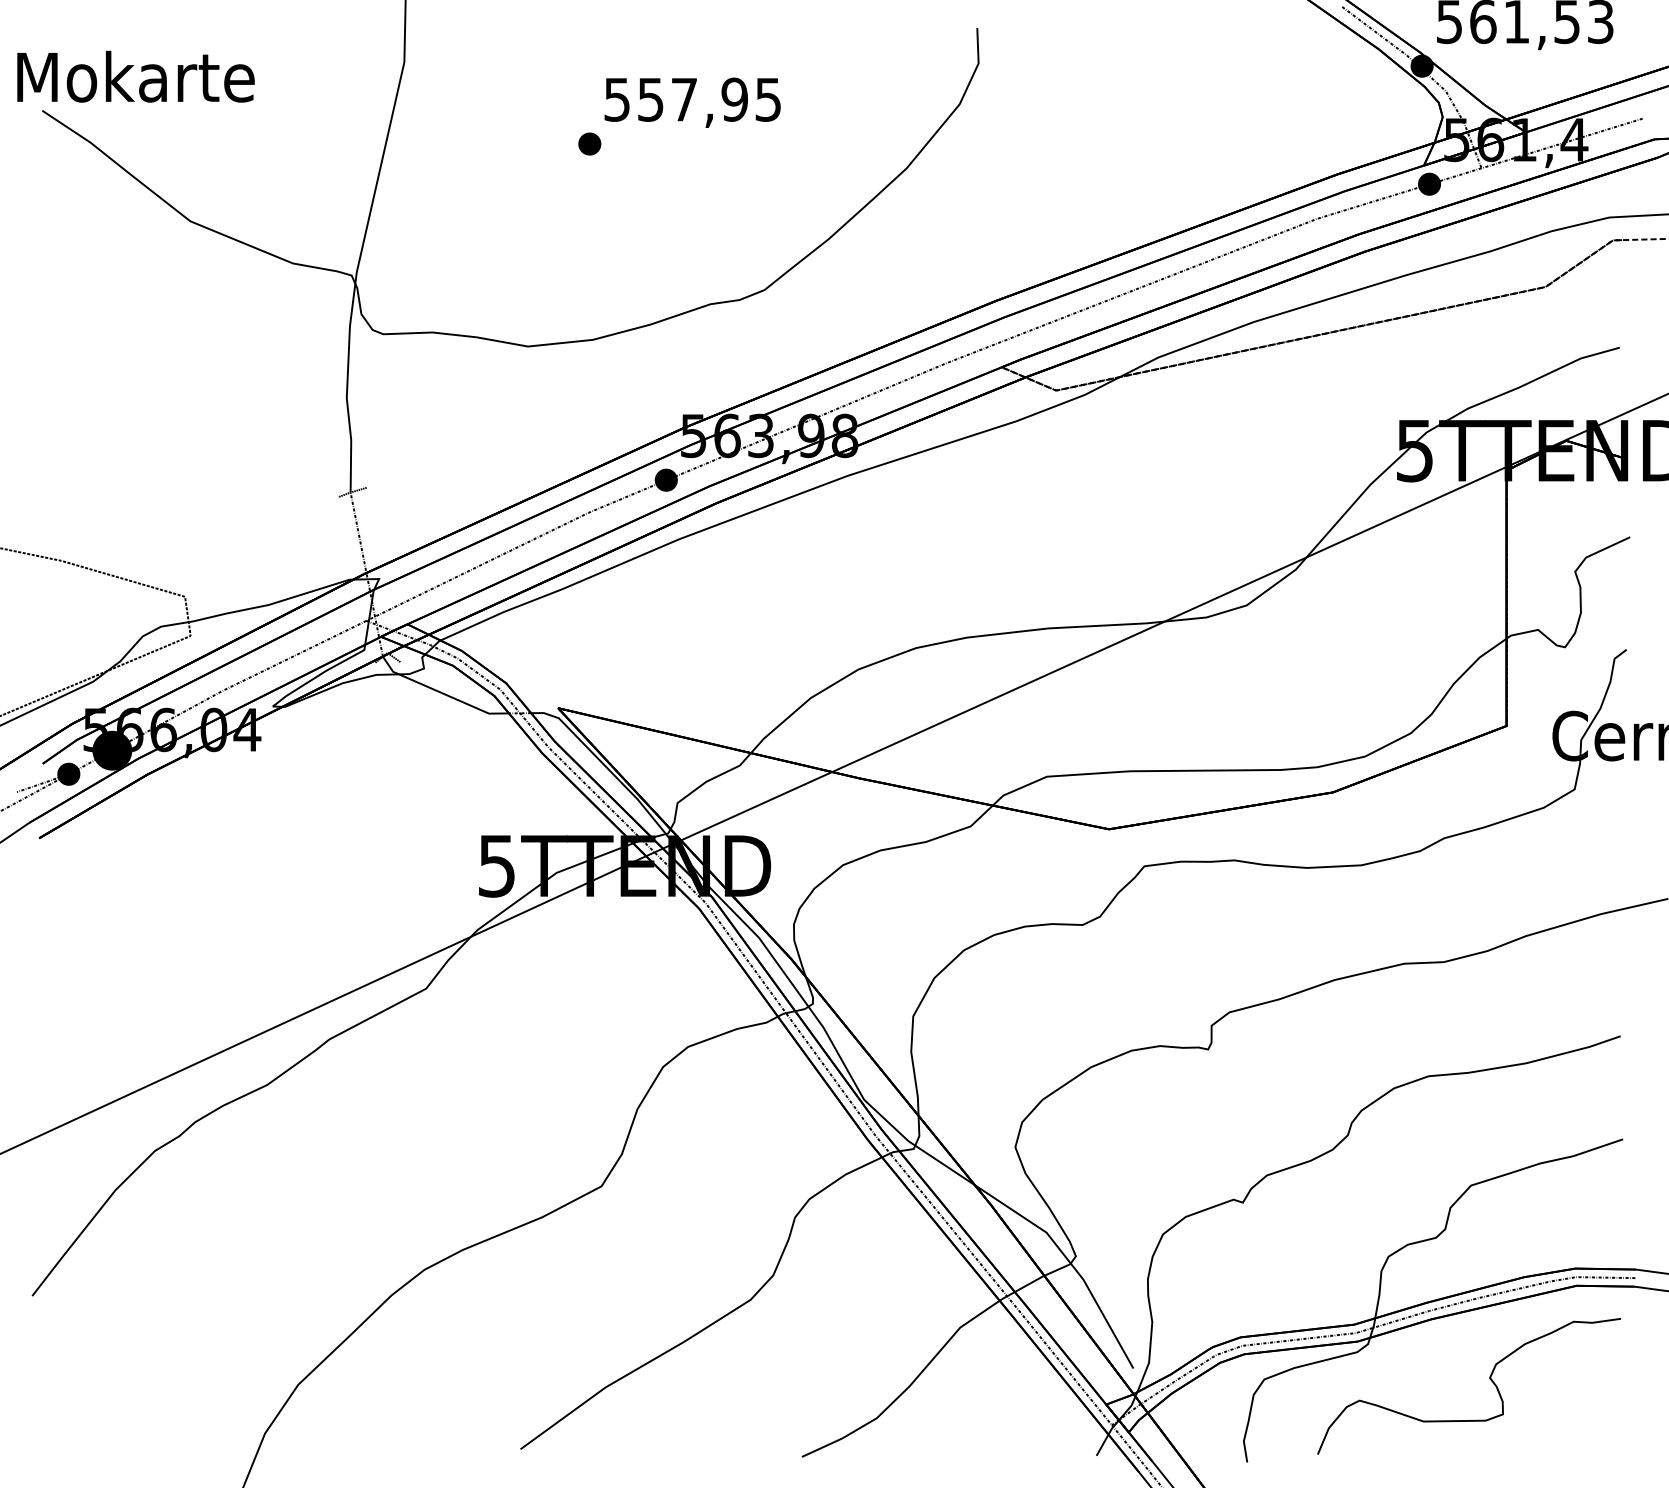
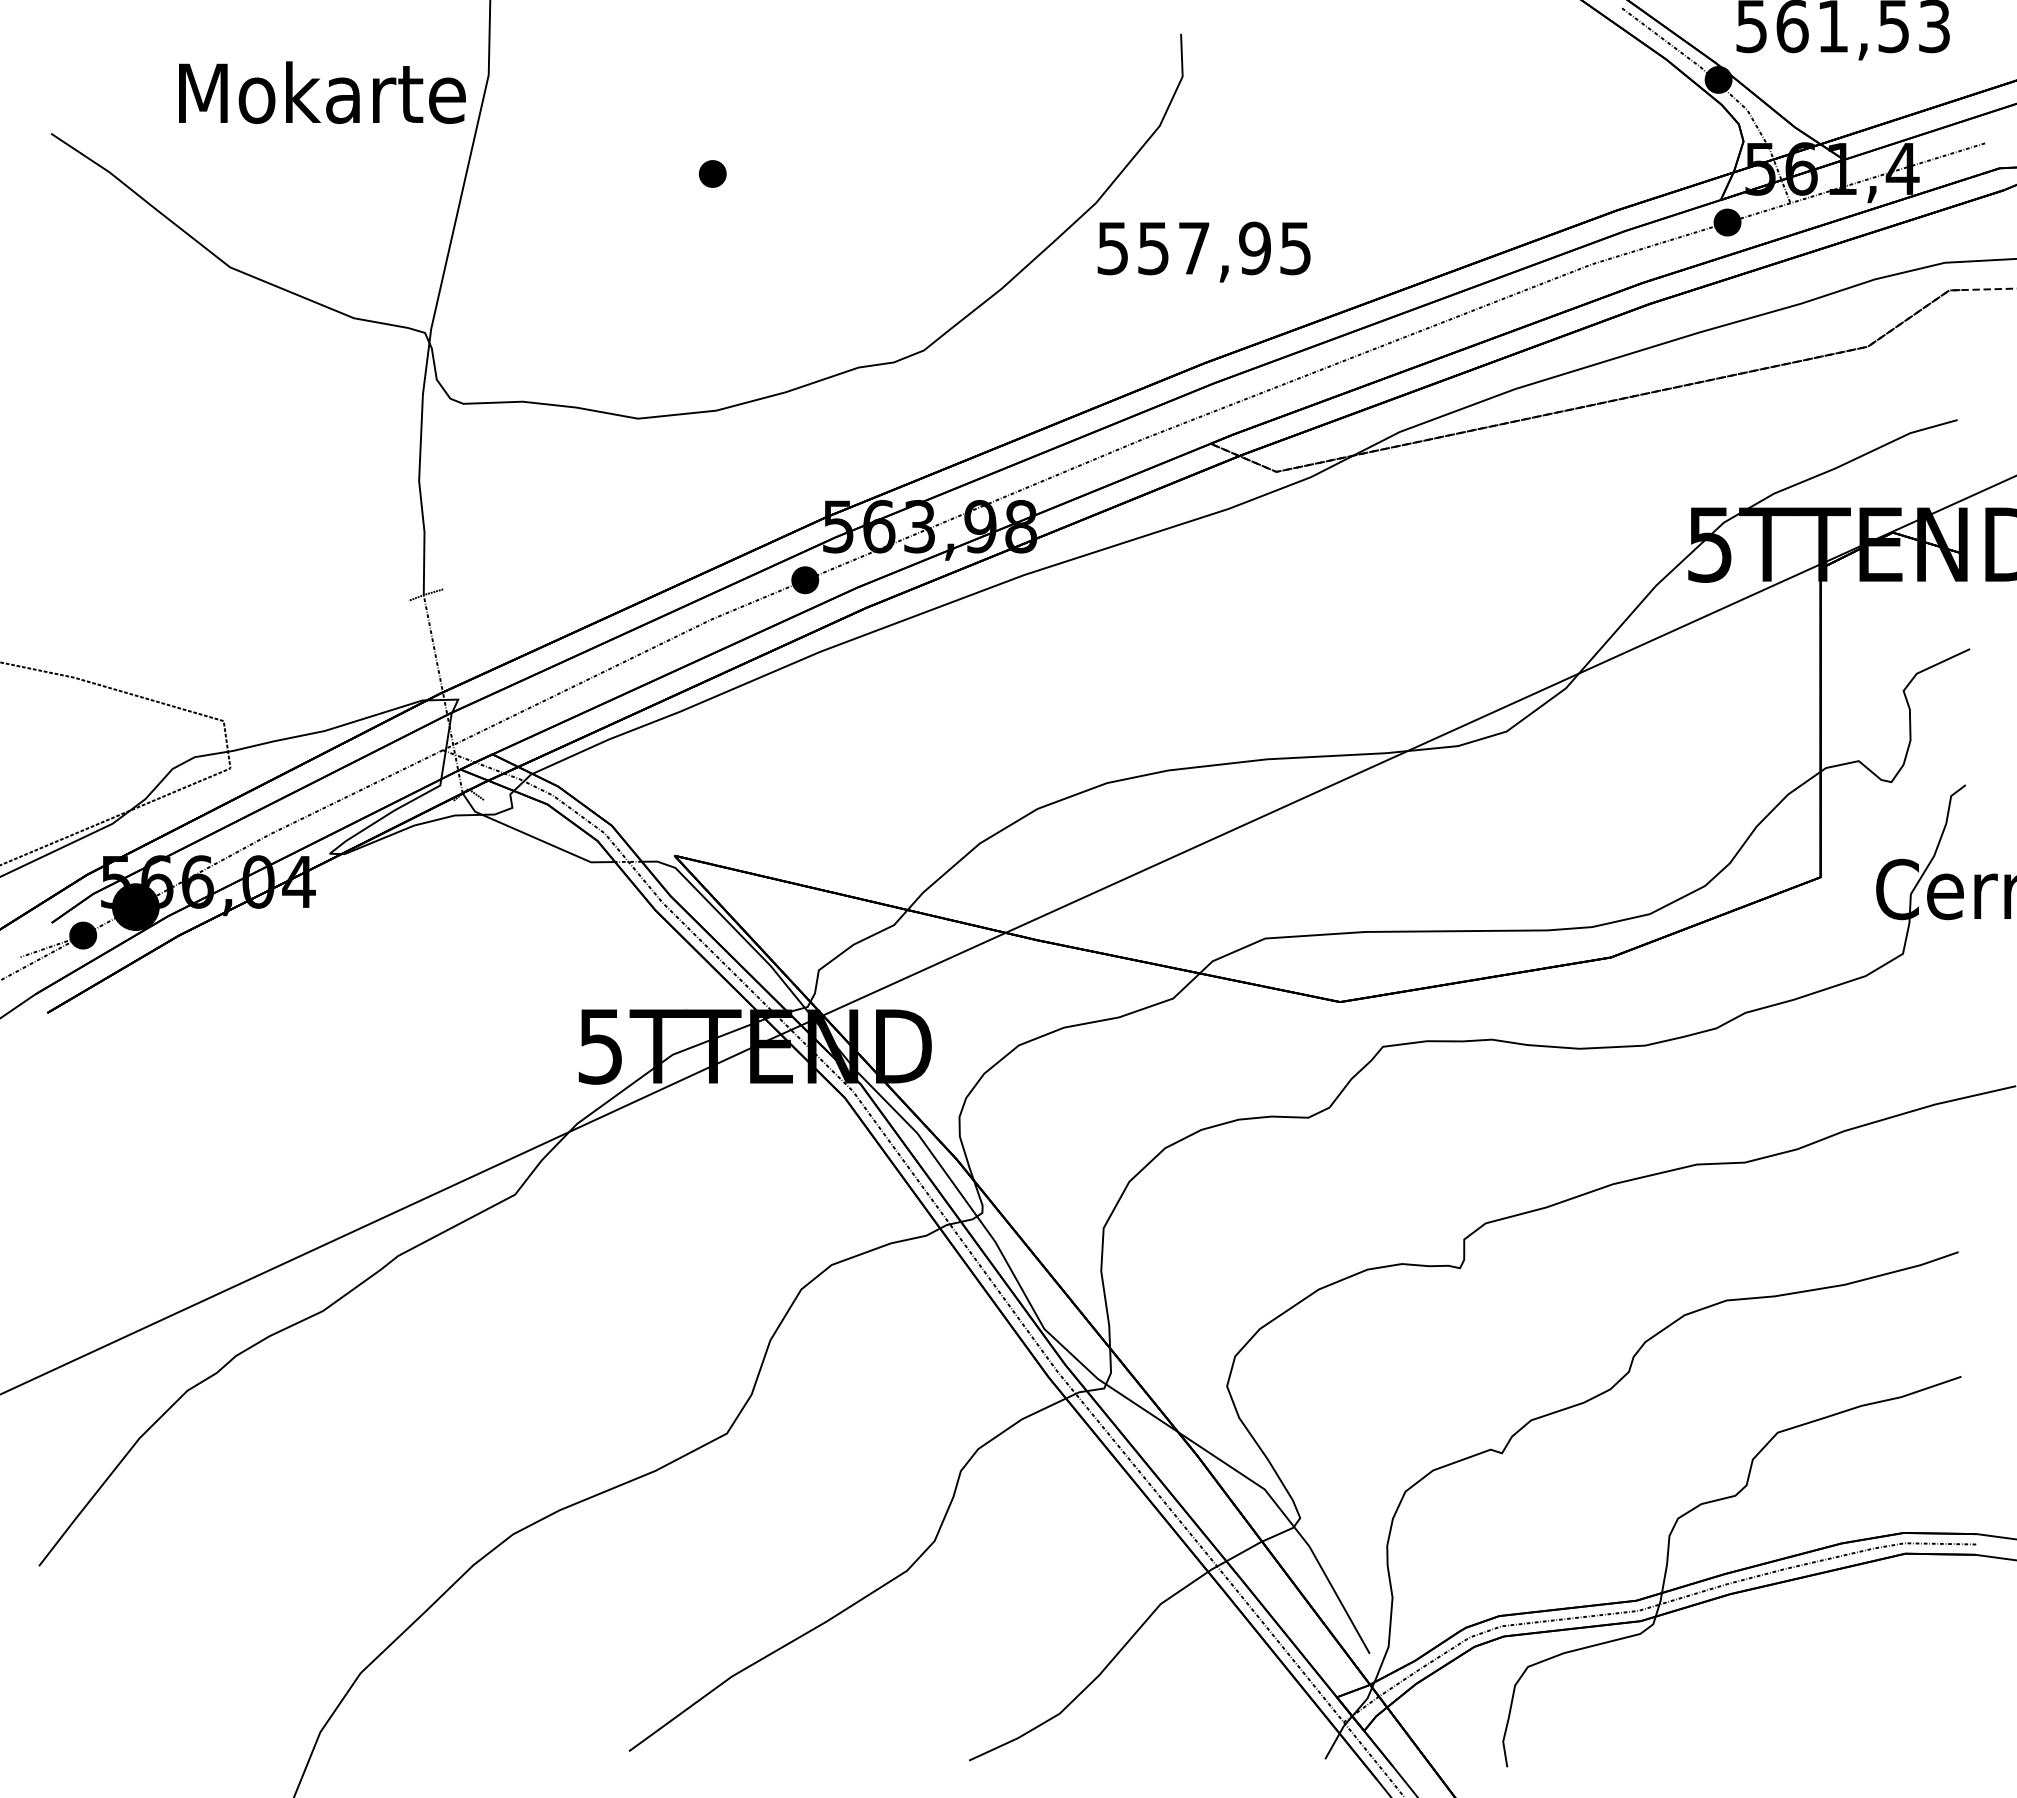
text: (136, 76) -> (322, 92), moved
text: (692, 102) -> (1203, 251), moved
curve: (1489, 1378) -> (1799, 1665), removed

